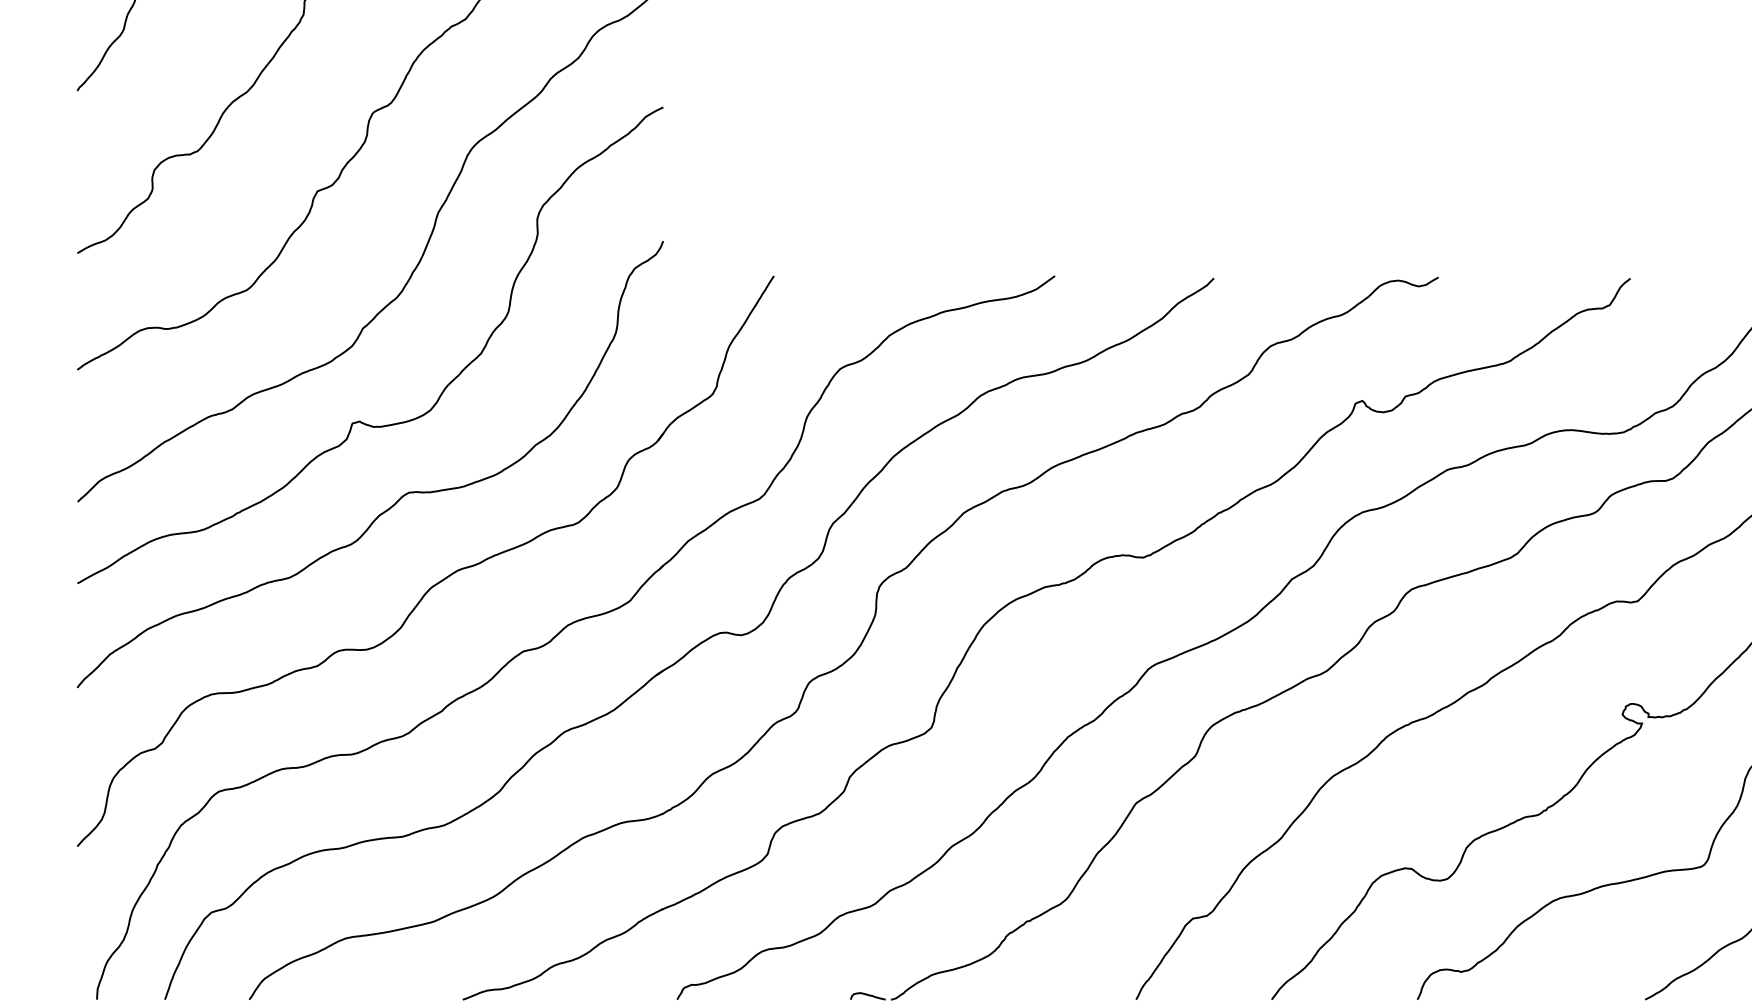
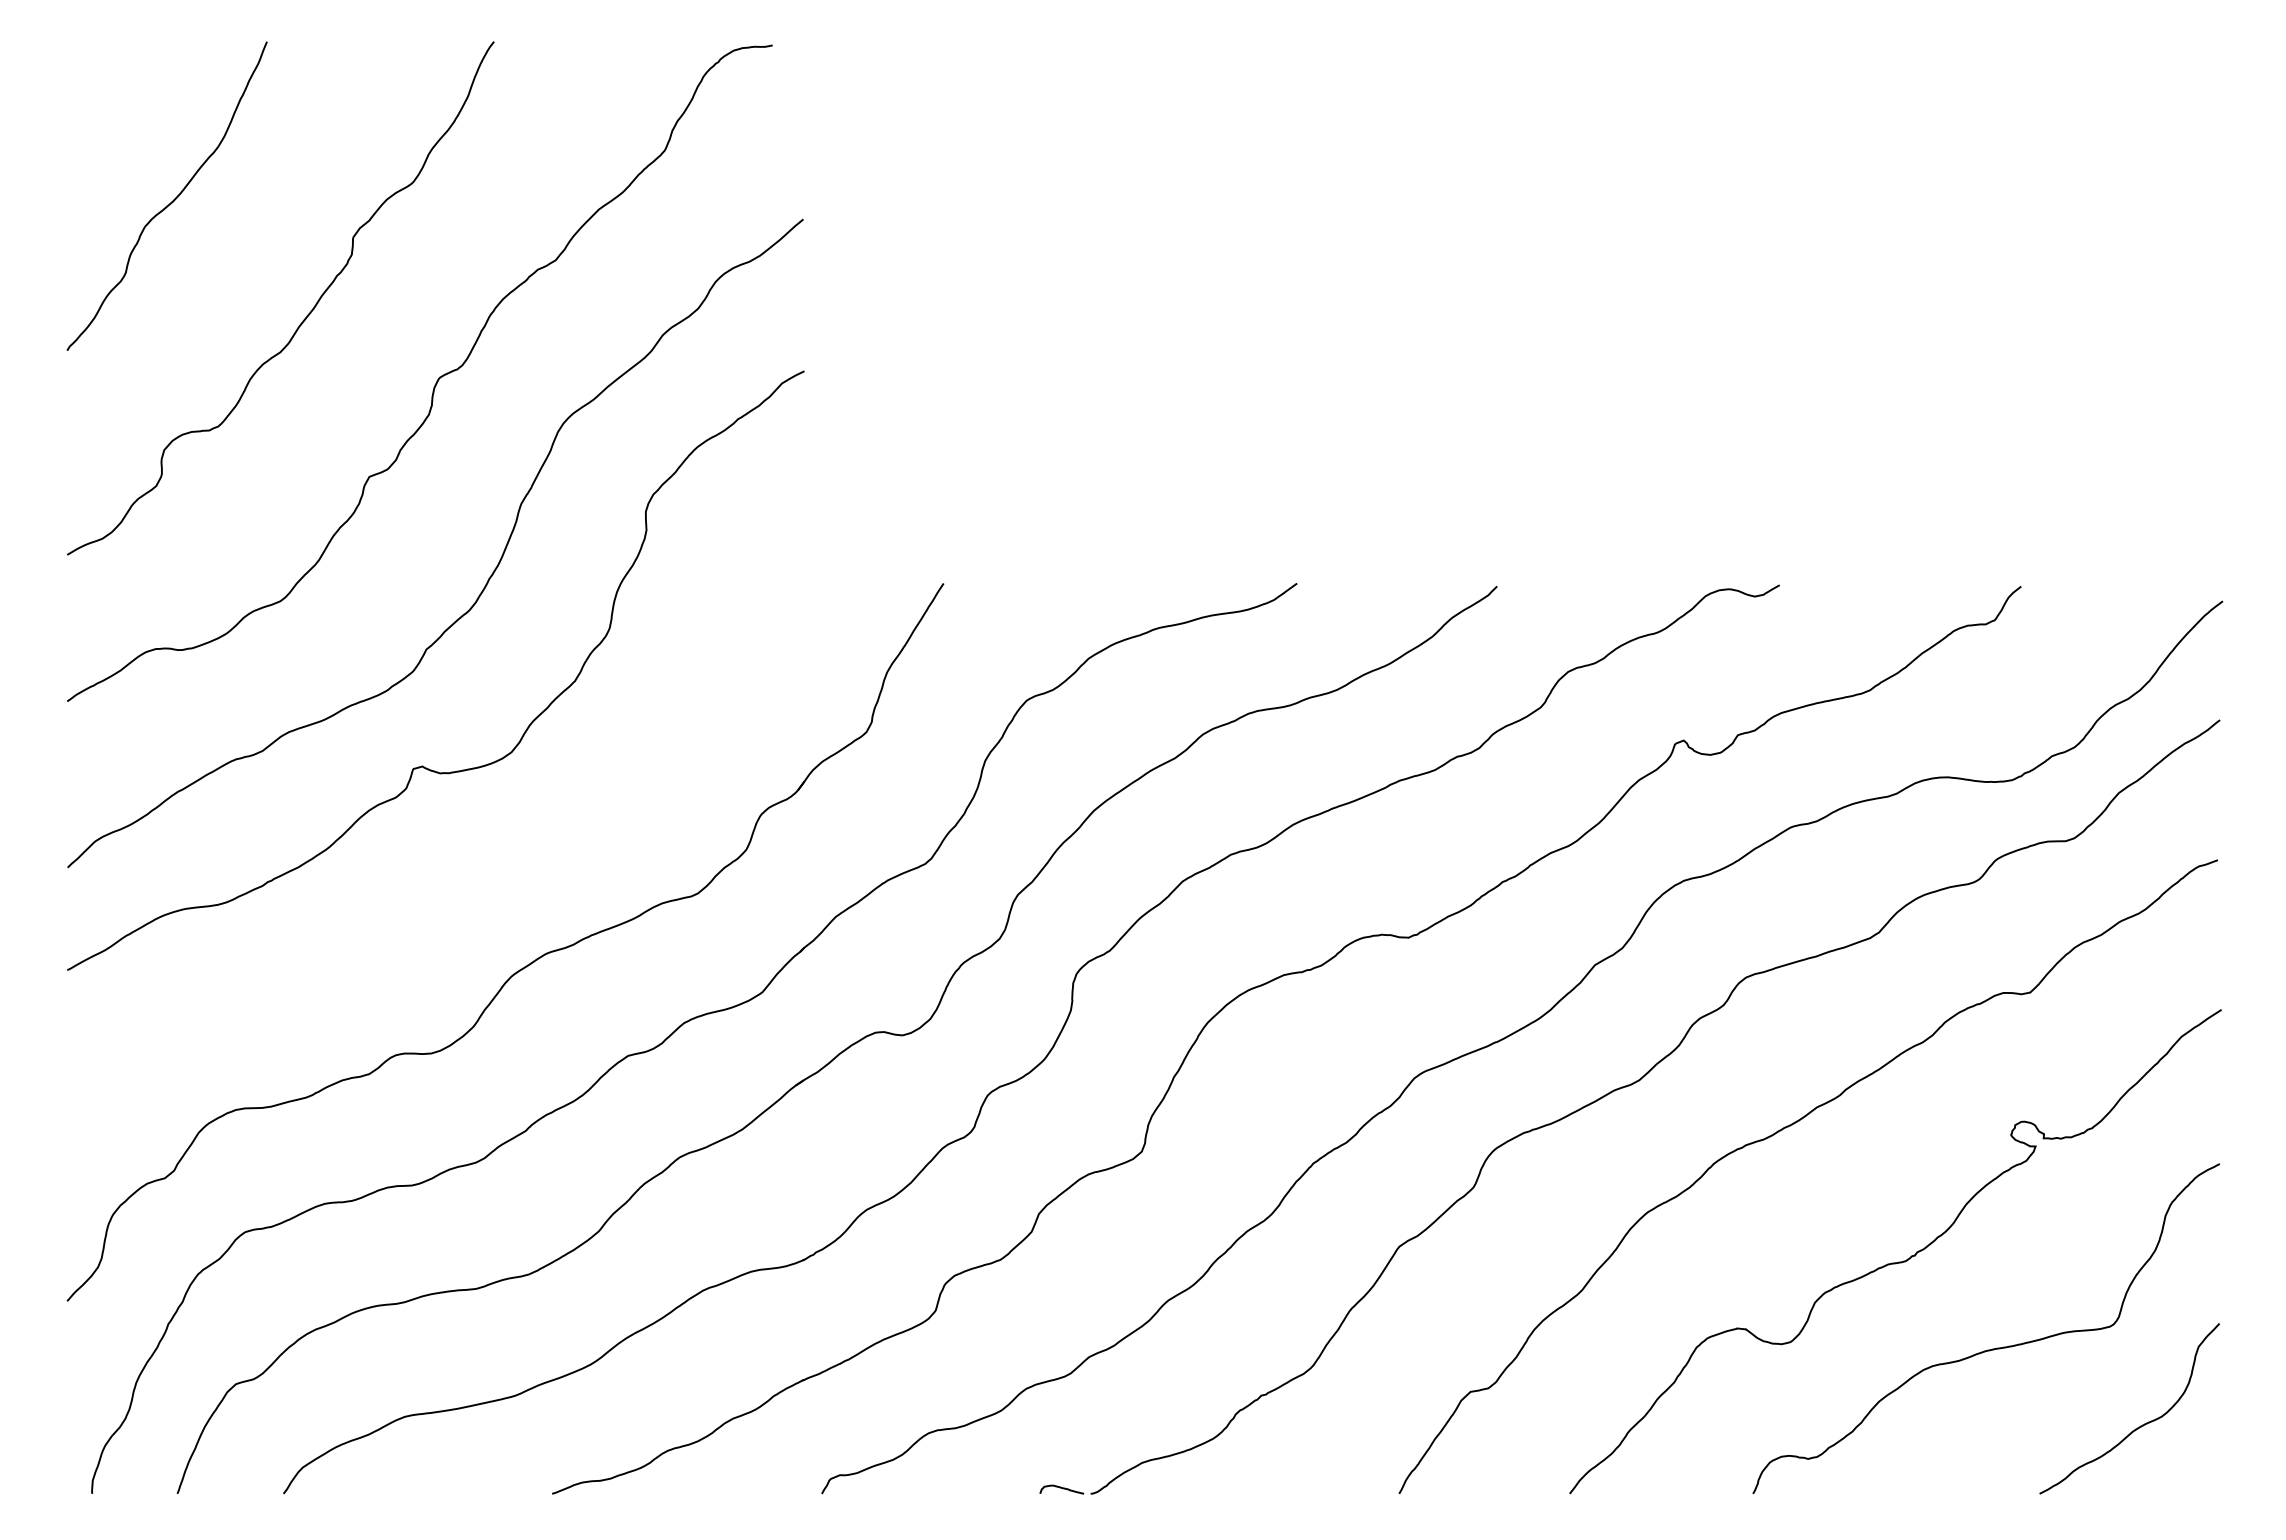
curve: (401, 496) -> (475, 860), removed

